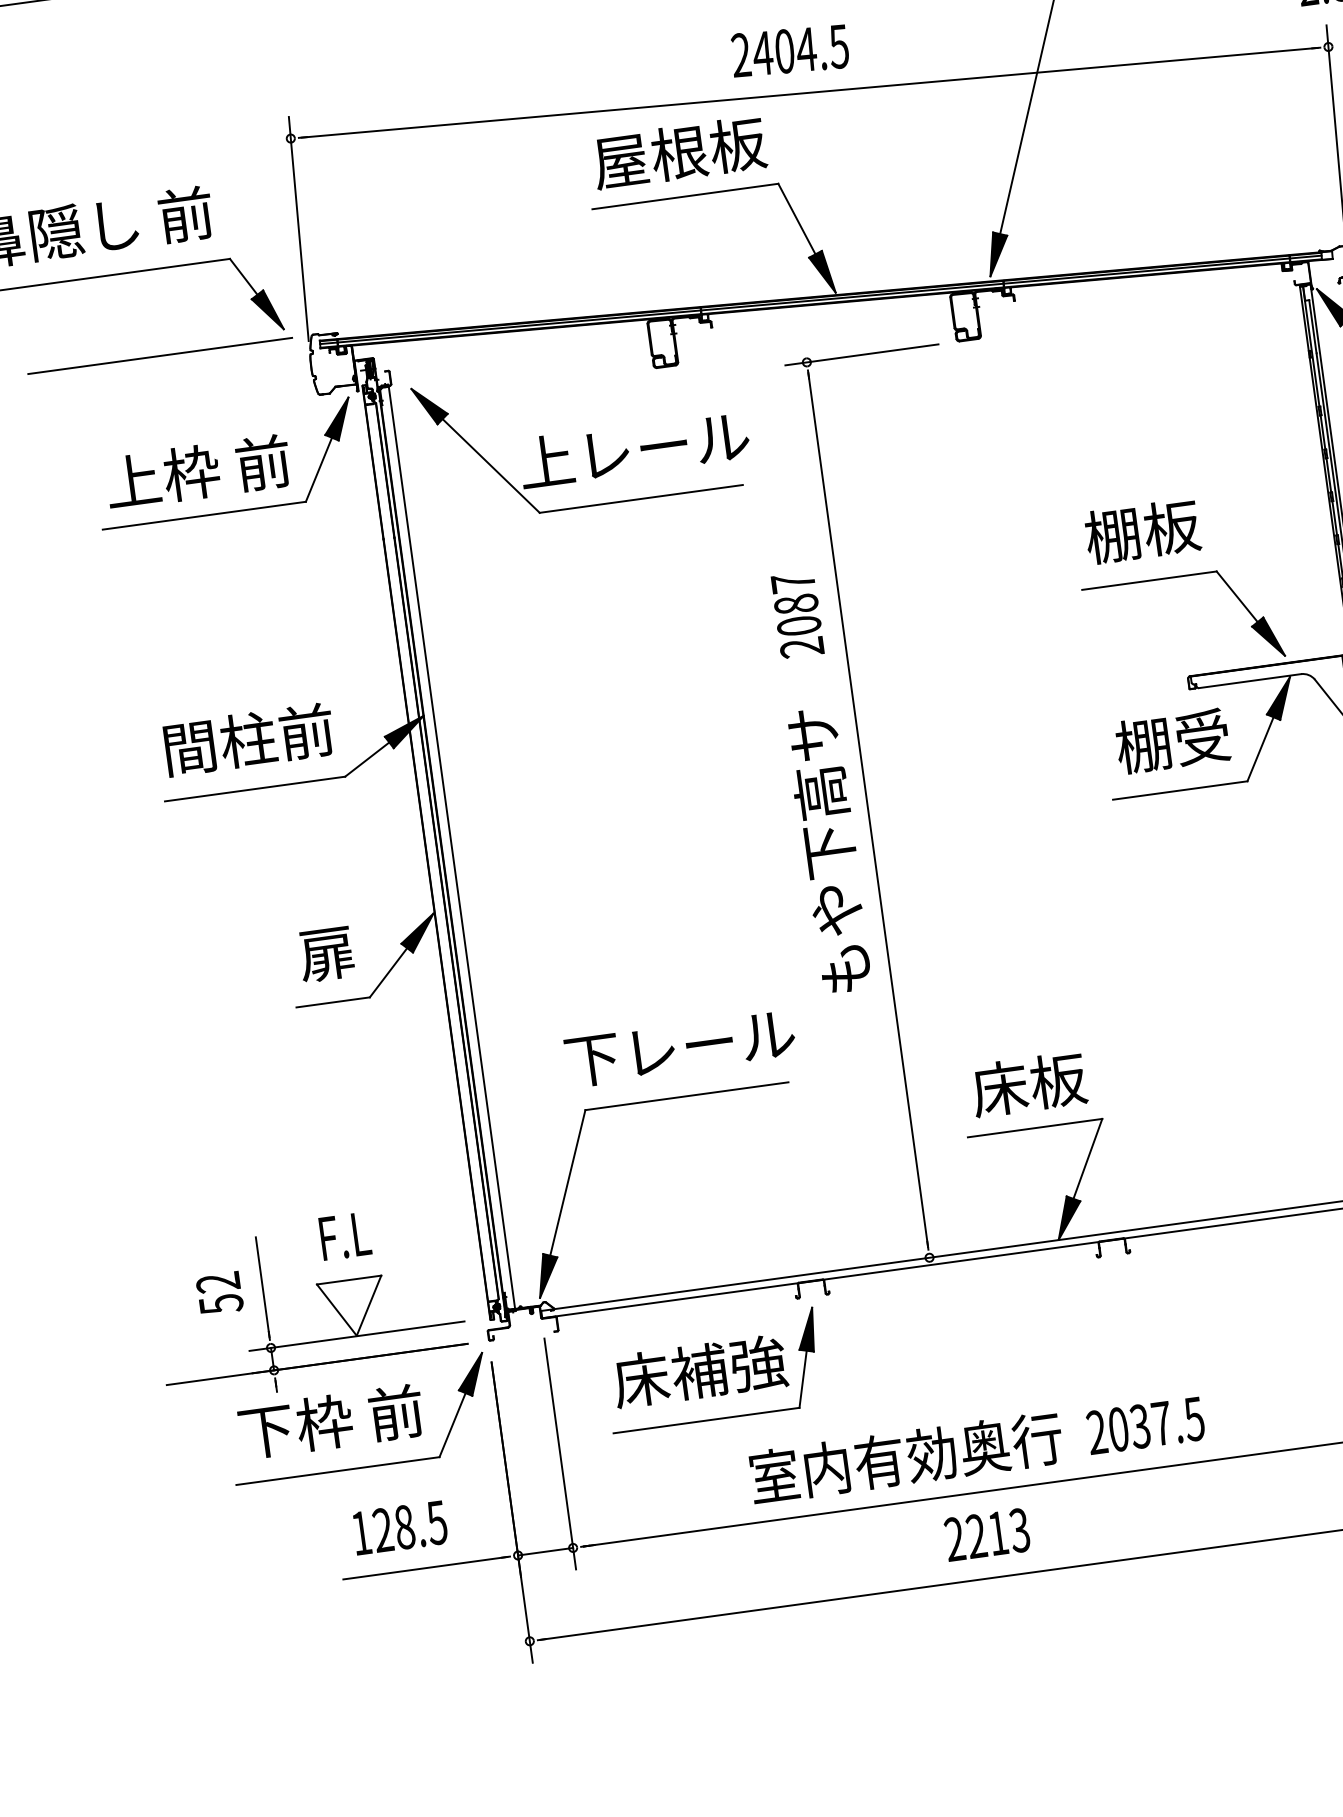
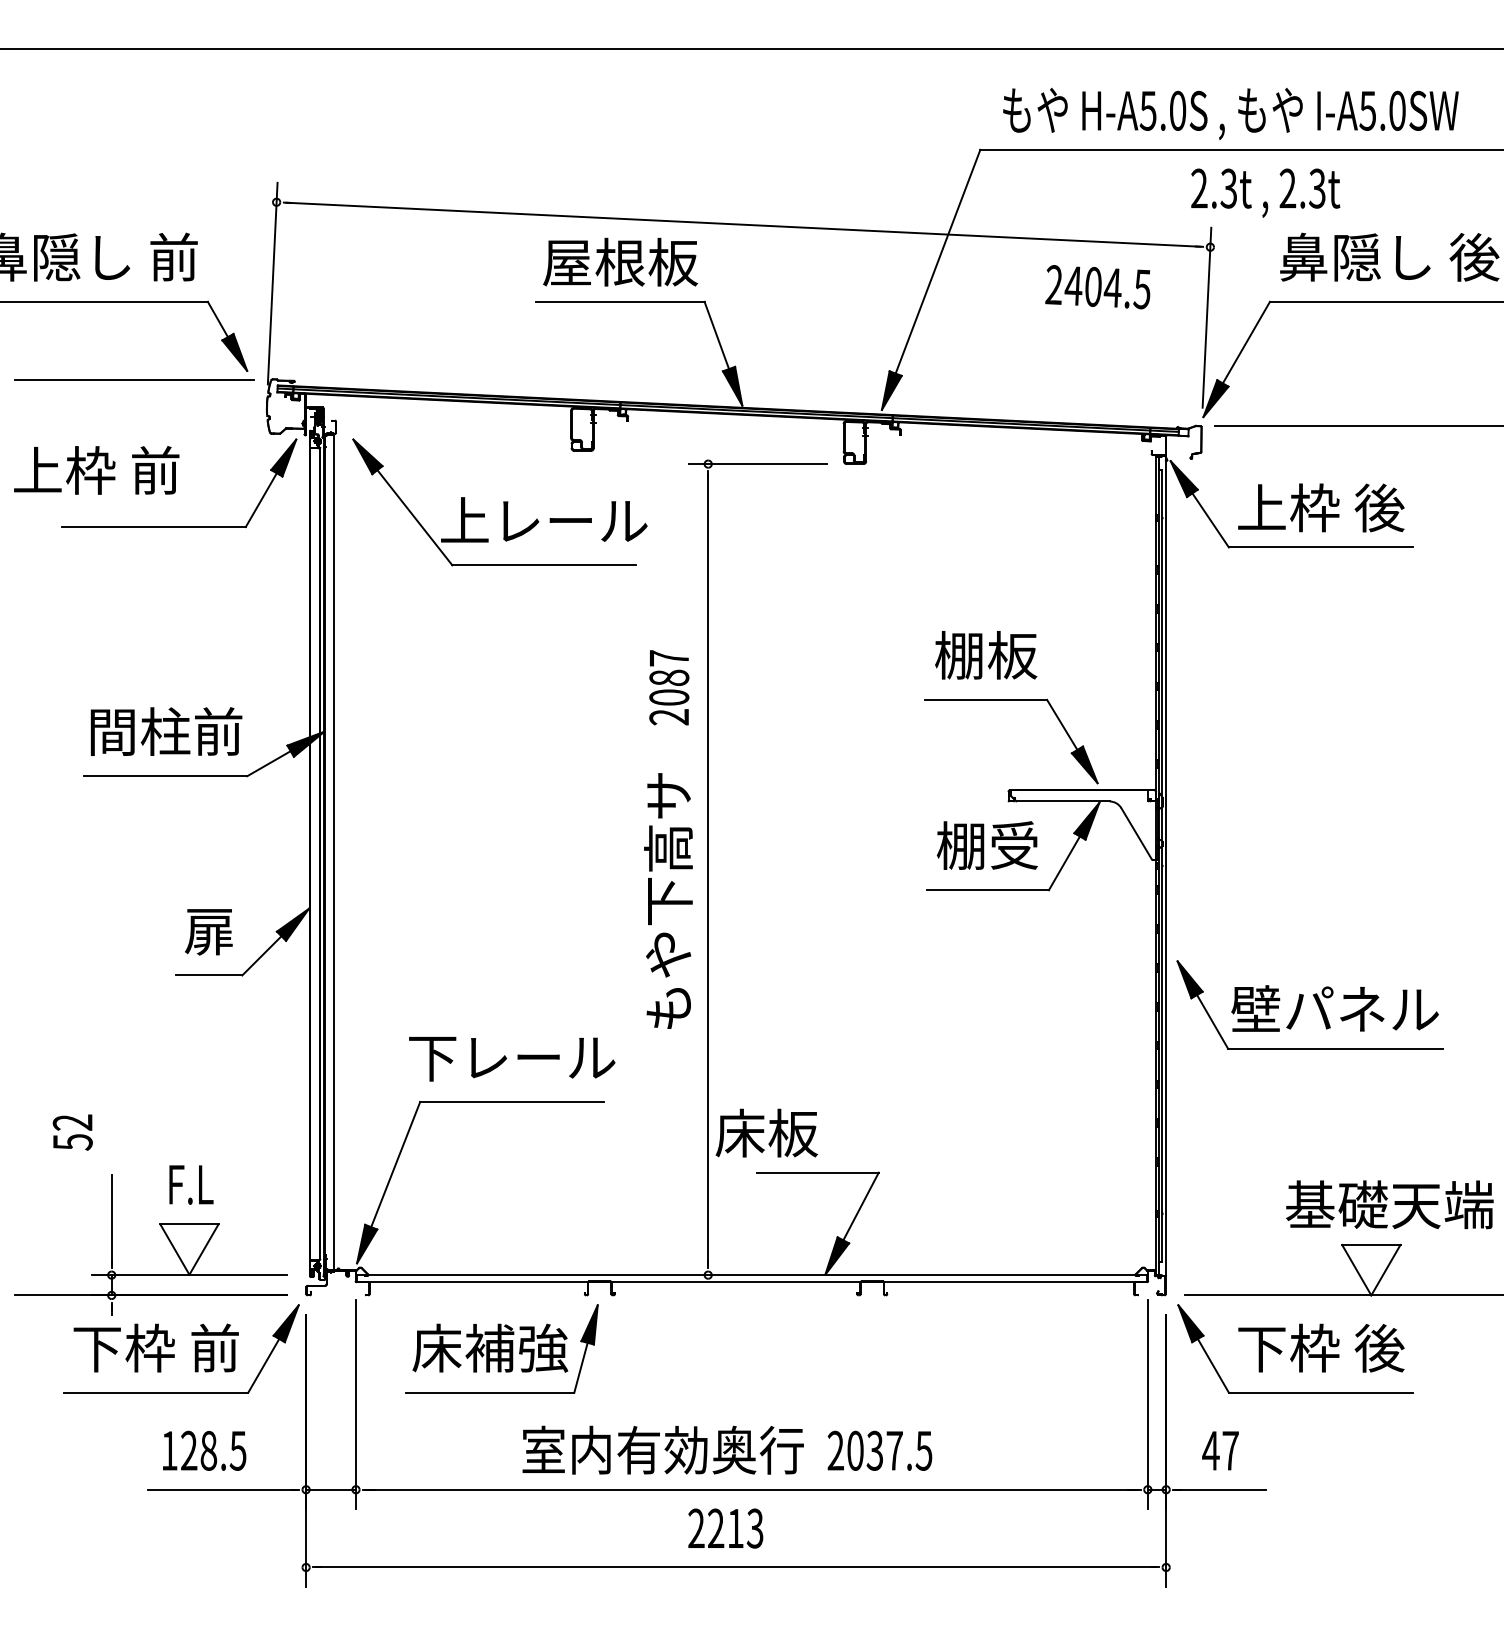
text: (789, 51) -> (1097, 287), moved
text: (198, 472) -> (96, 470), moved
text: (1028, 1083) -> (766, 1132), moved
text: (219, 1293) -> (72, 1132), moved

